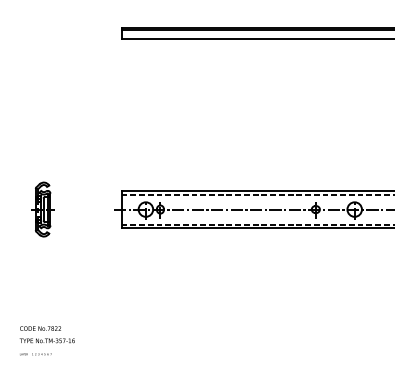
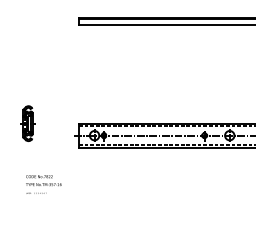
part: (42, 209) -> (27, 123), moved
text: (46, 340) -> (43, 184), moved

